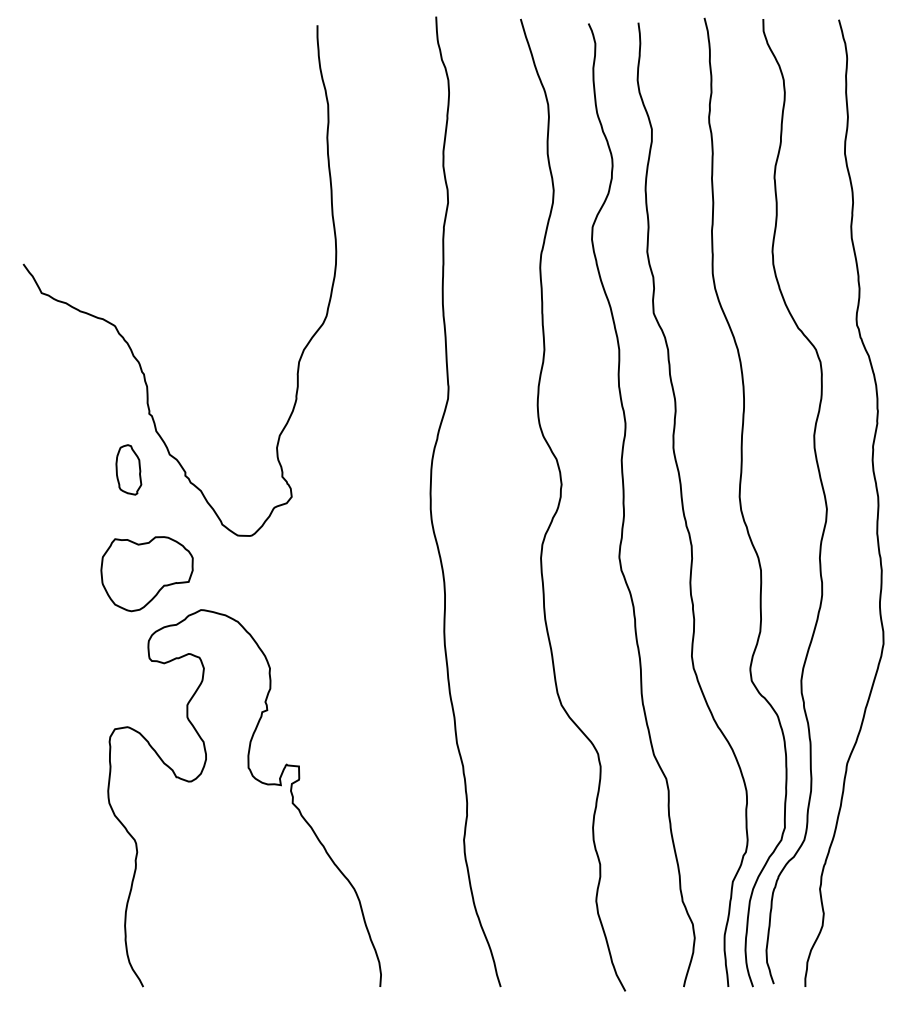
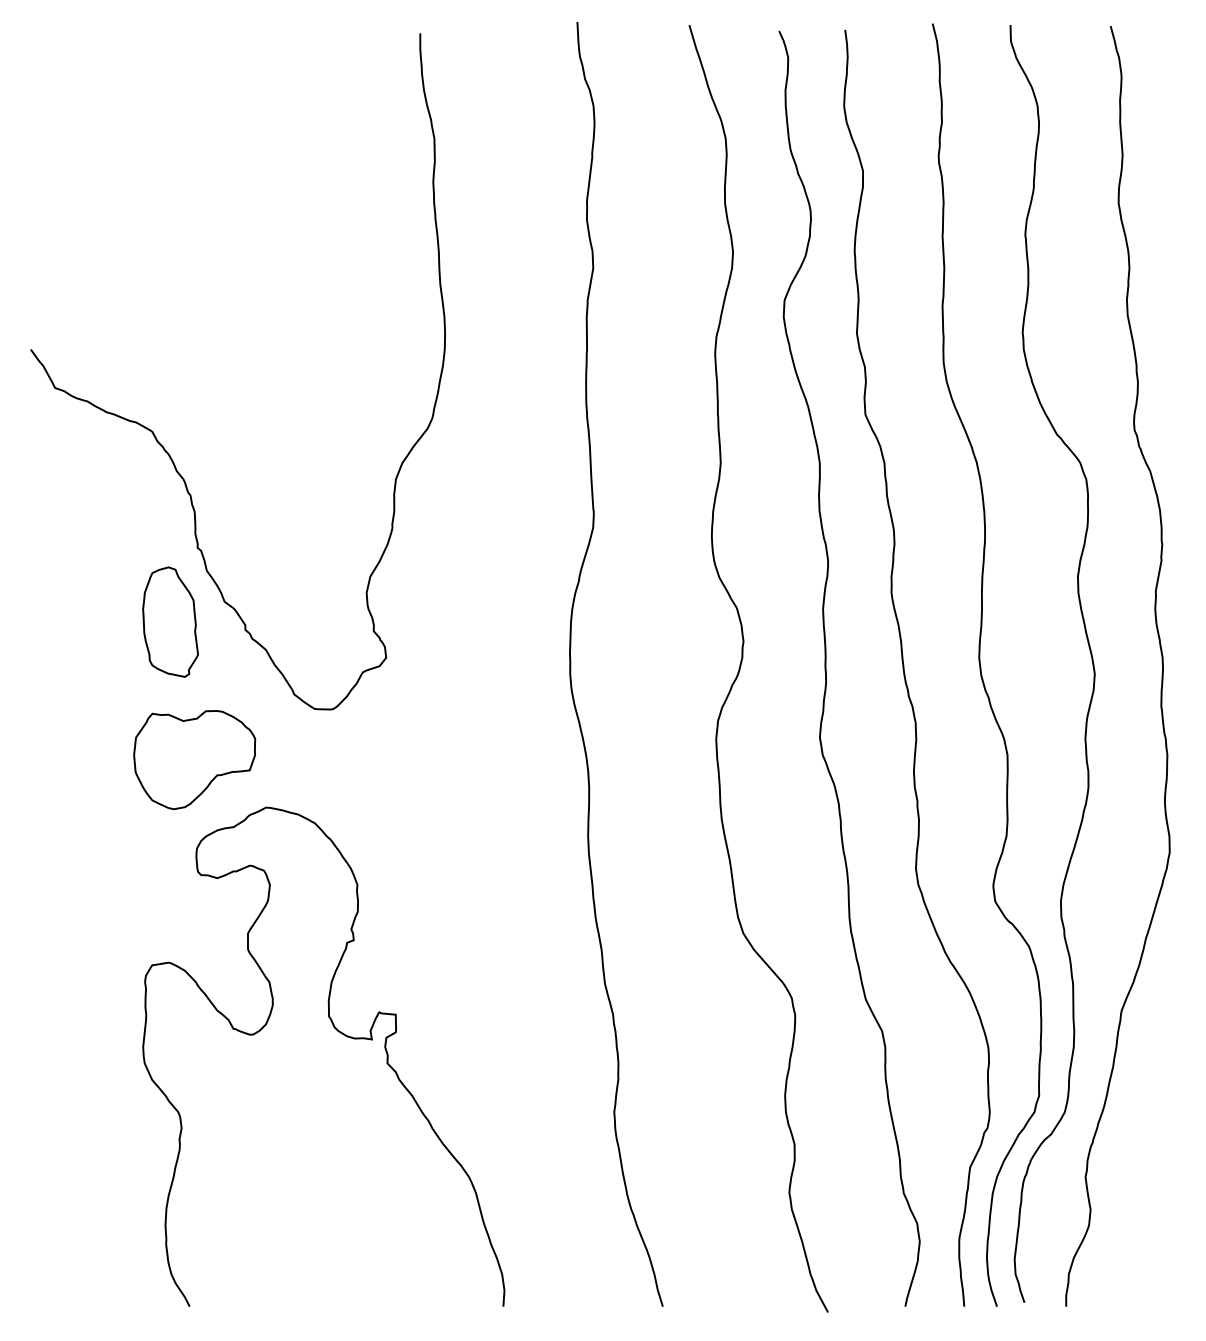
part: (128, 469) -> (170, 621), size x1.67

